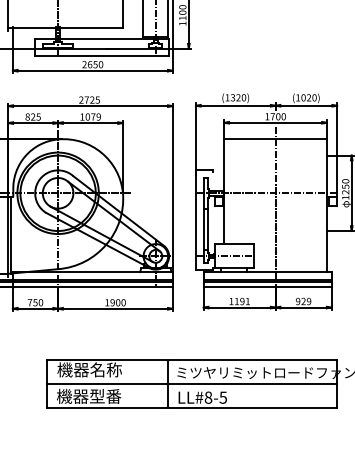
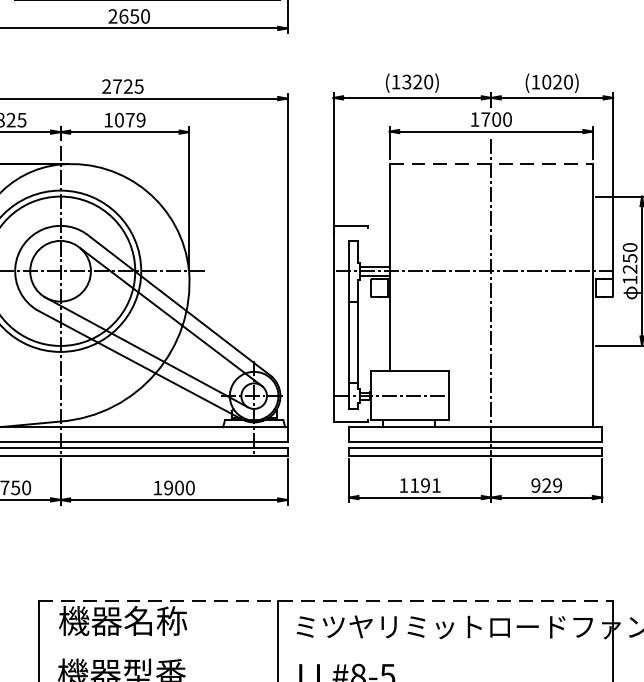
line: (276, 139) -> (493, 164), solid -> dashed
line: (192, 359) -> (326, 600), solid -> dashed
line: (192, 383) -> (326, 647), removed

